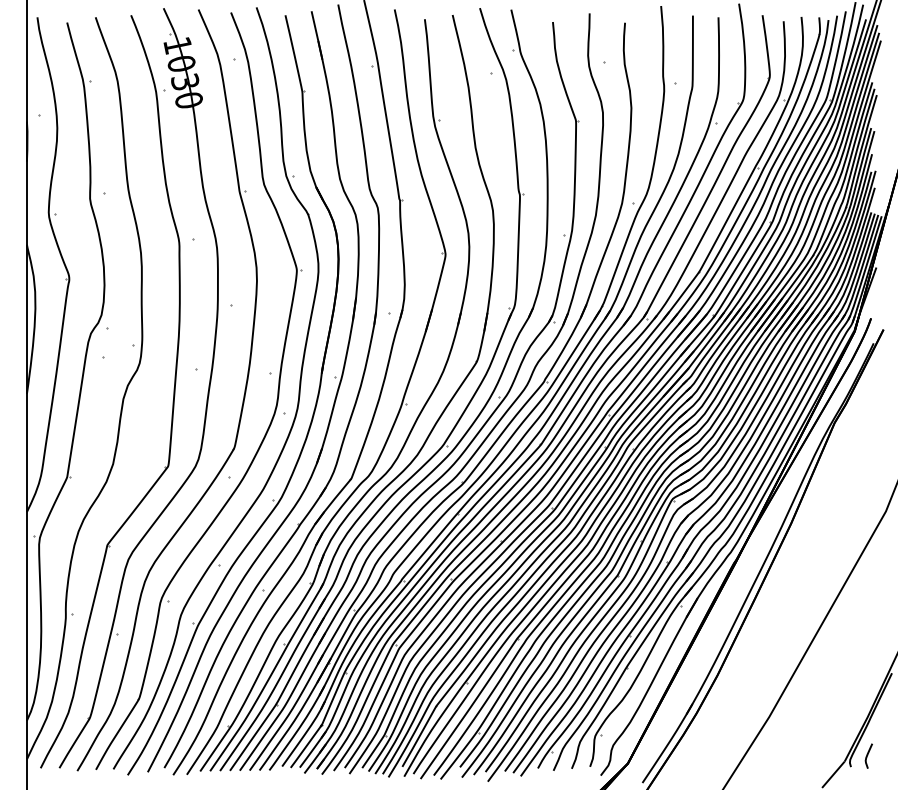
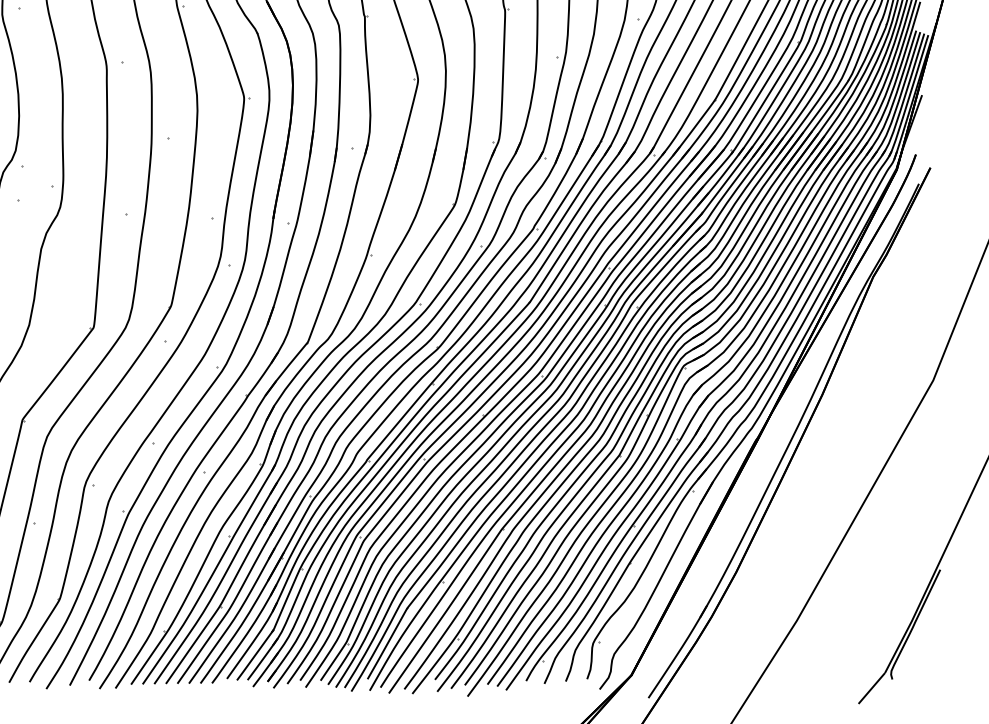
curve: (868, 755) -> (912, 665), removed

